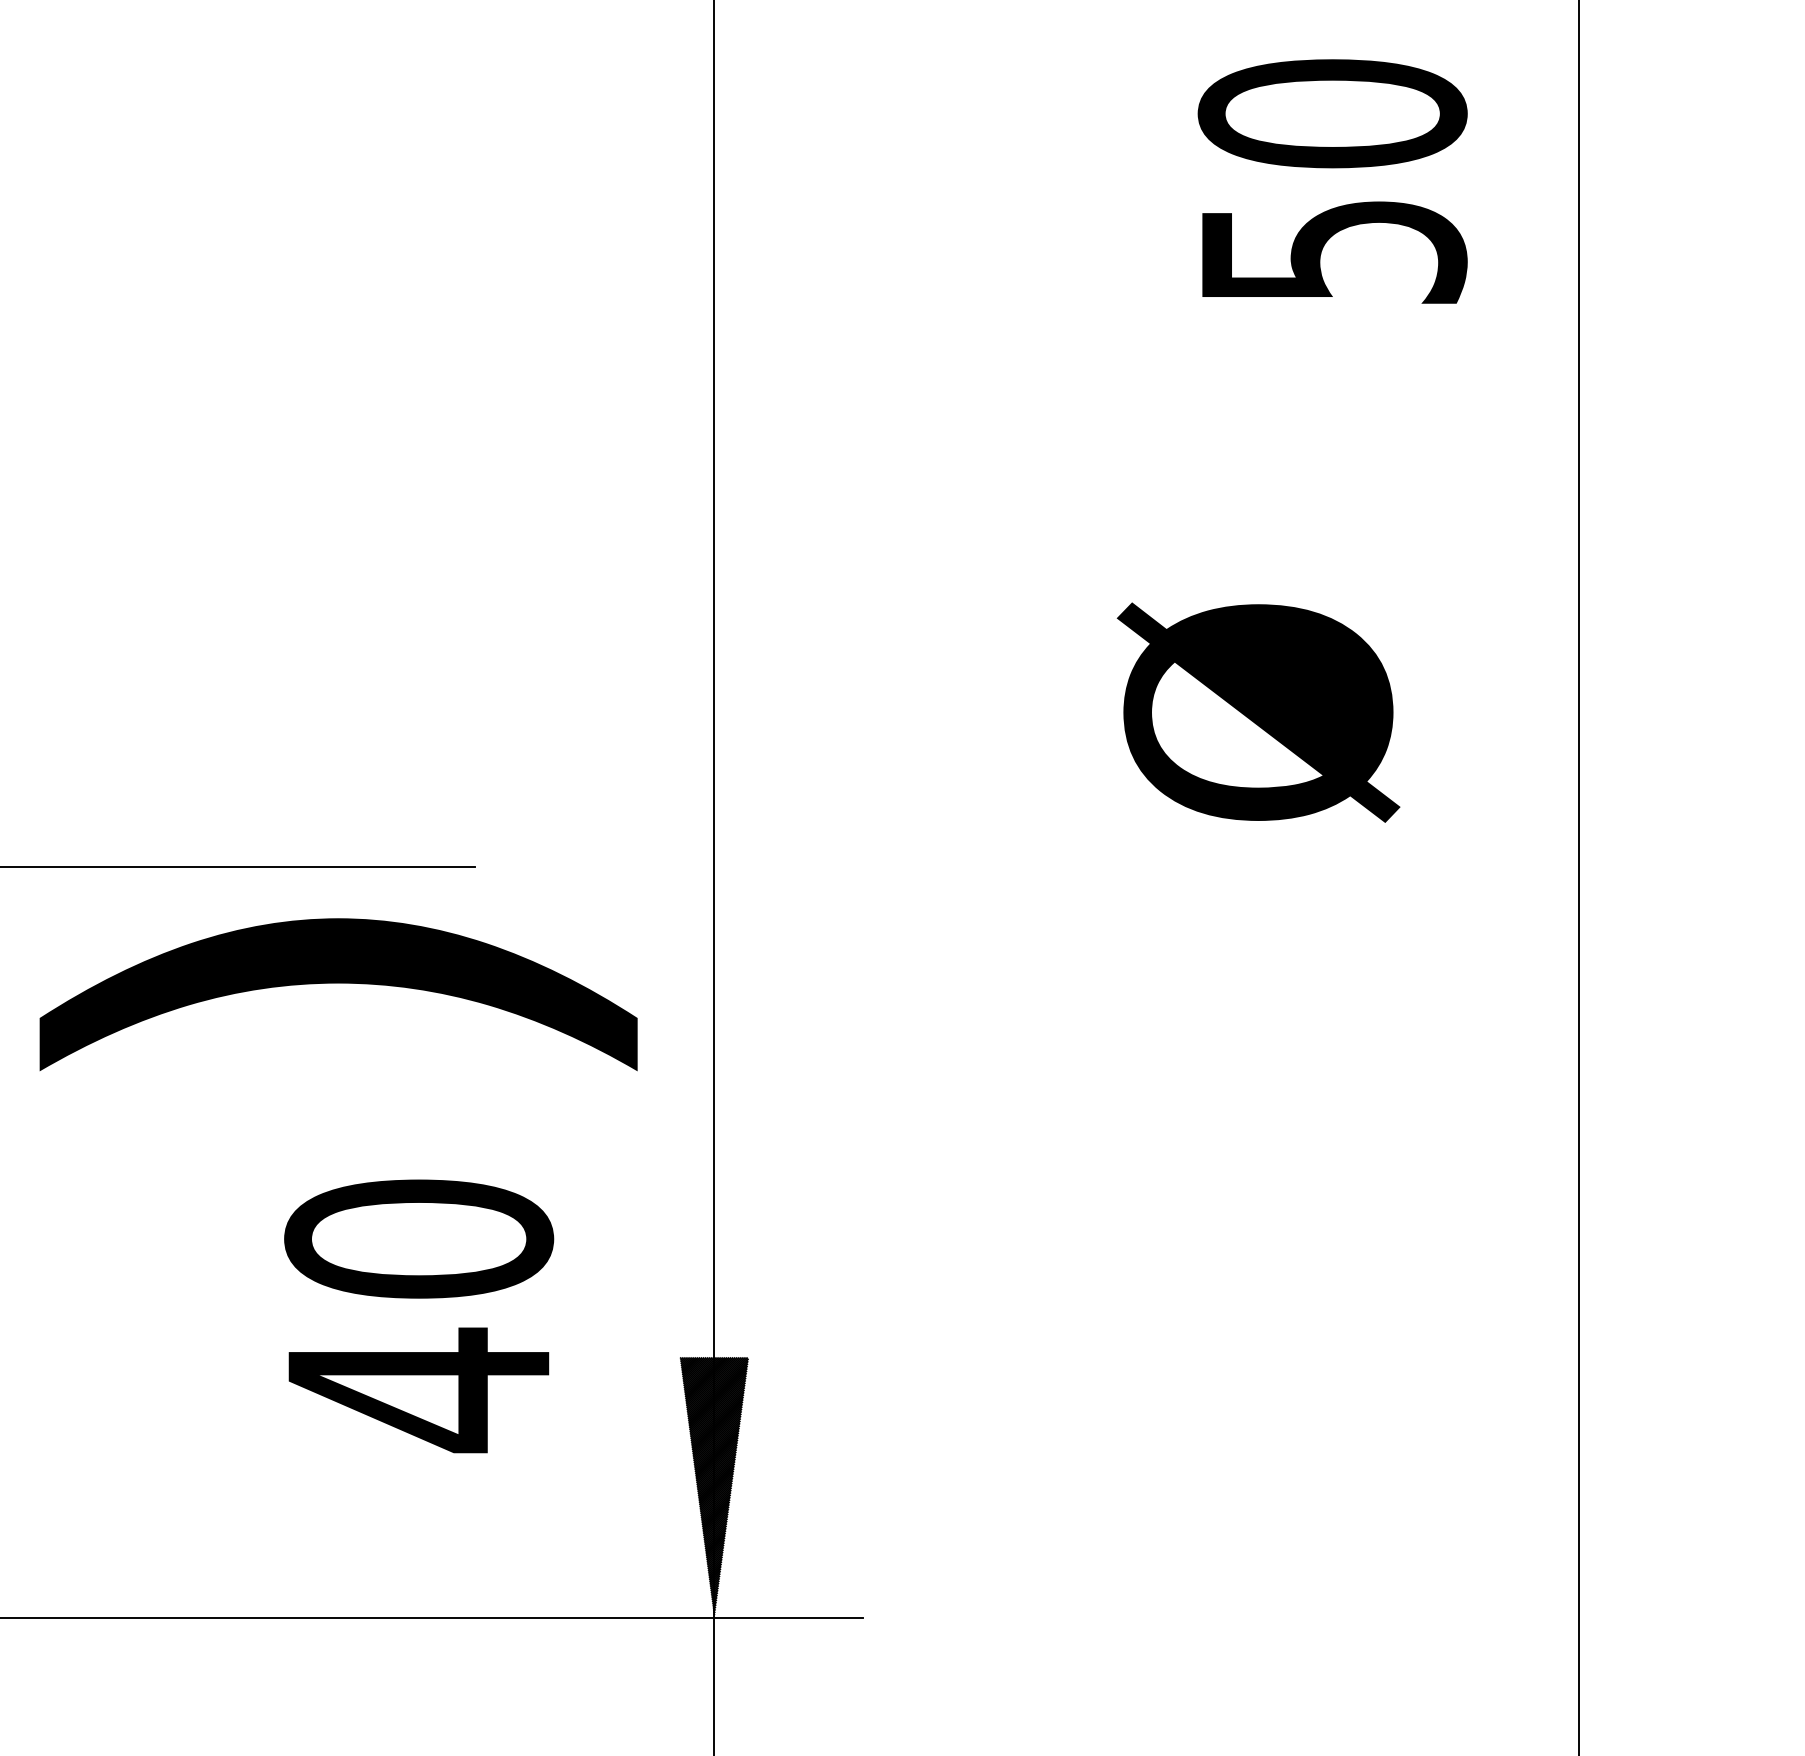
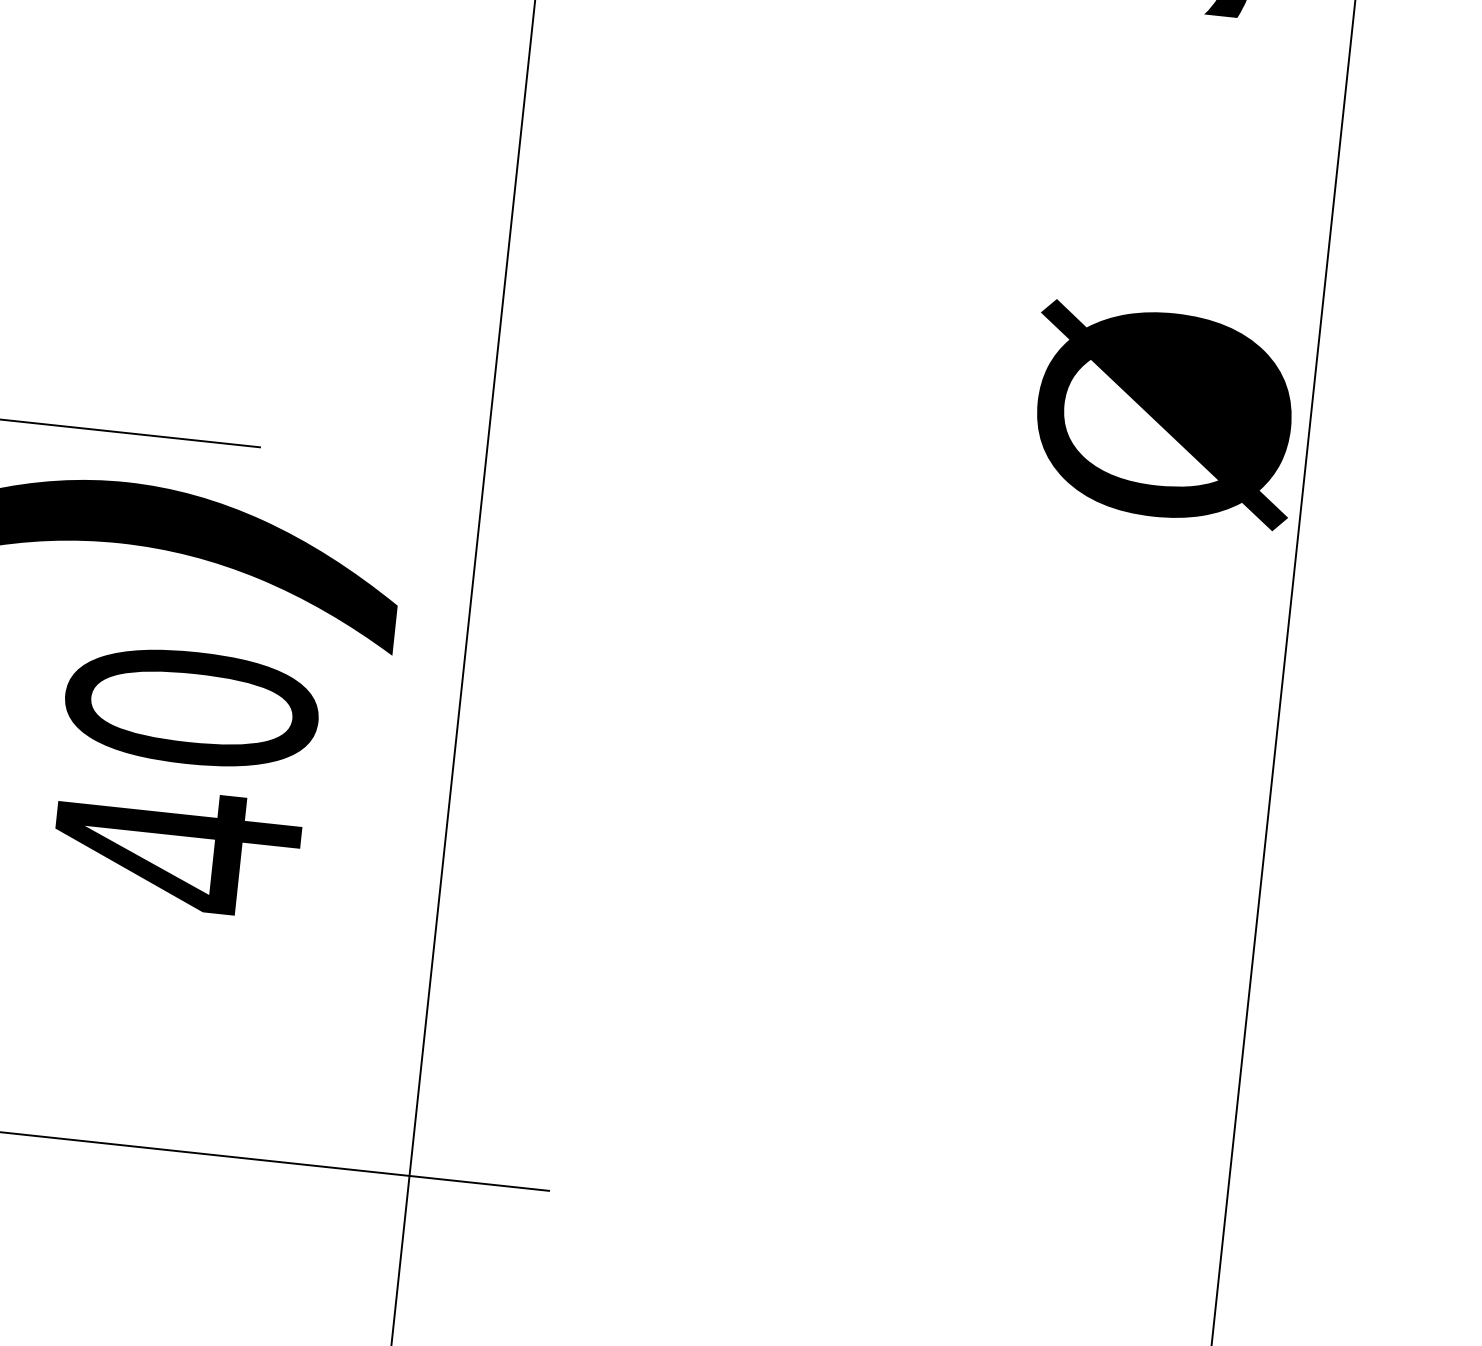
text: (1258, 712) -> (1164, 414), moved
text: (419, 1316) -> (184, 780), moved
hatch: (714, 1486) -> (422, 1052), removed

